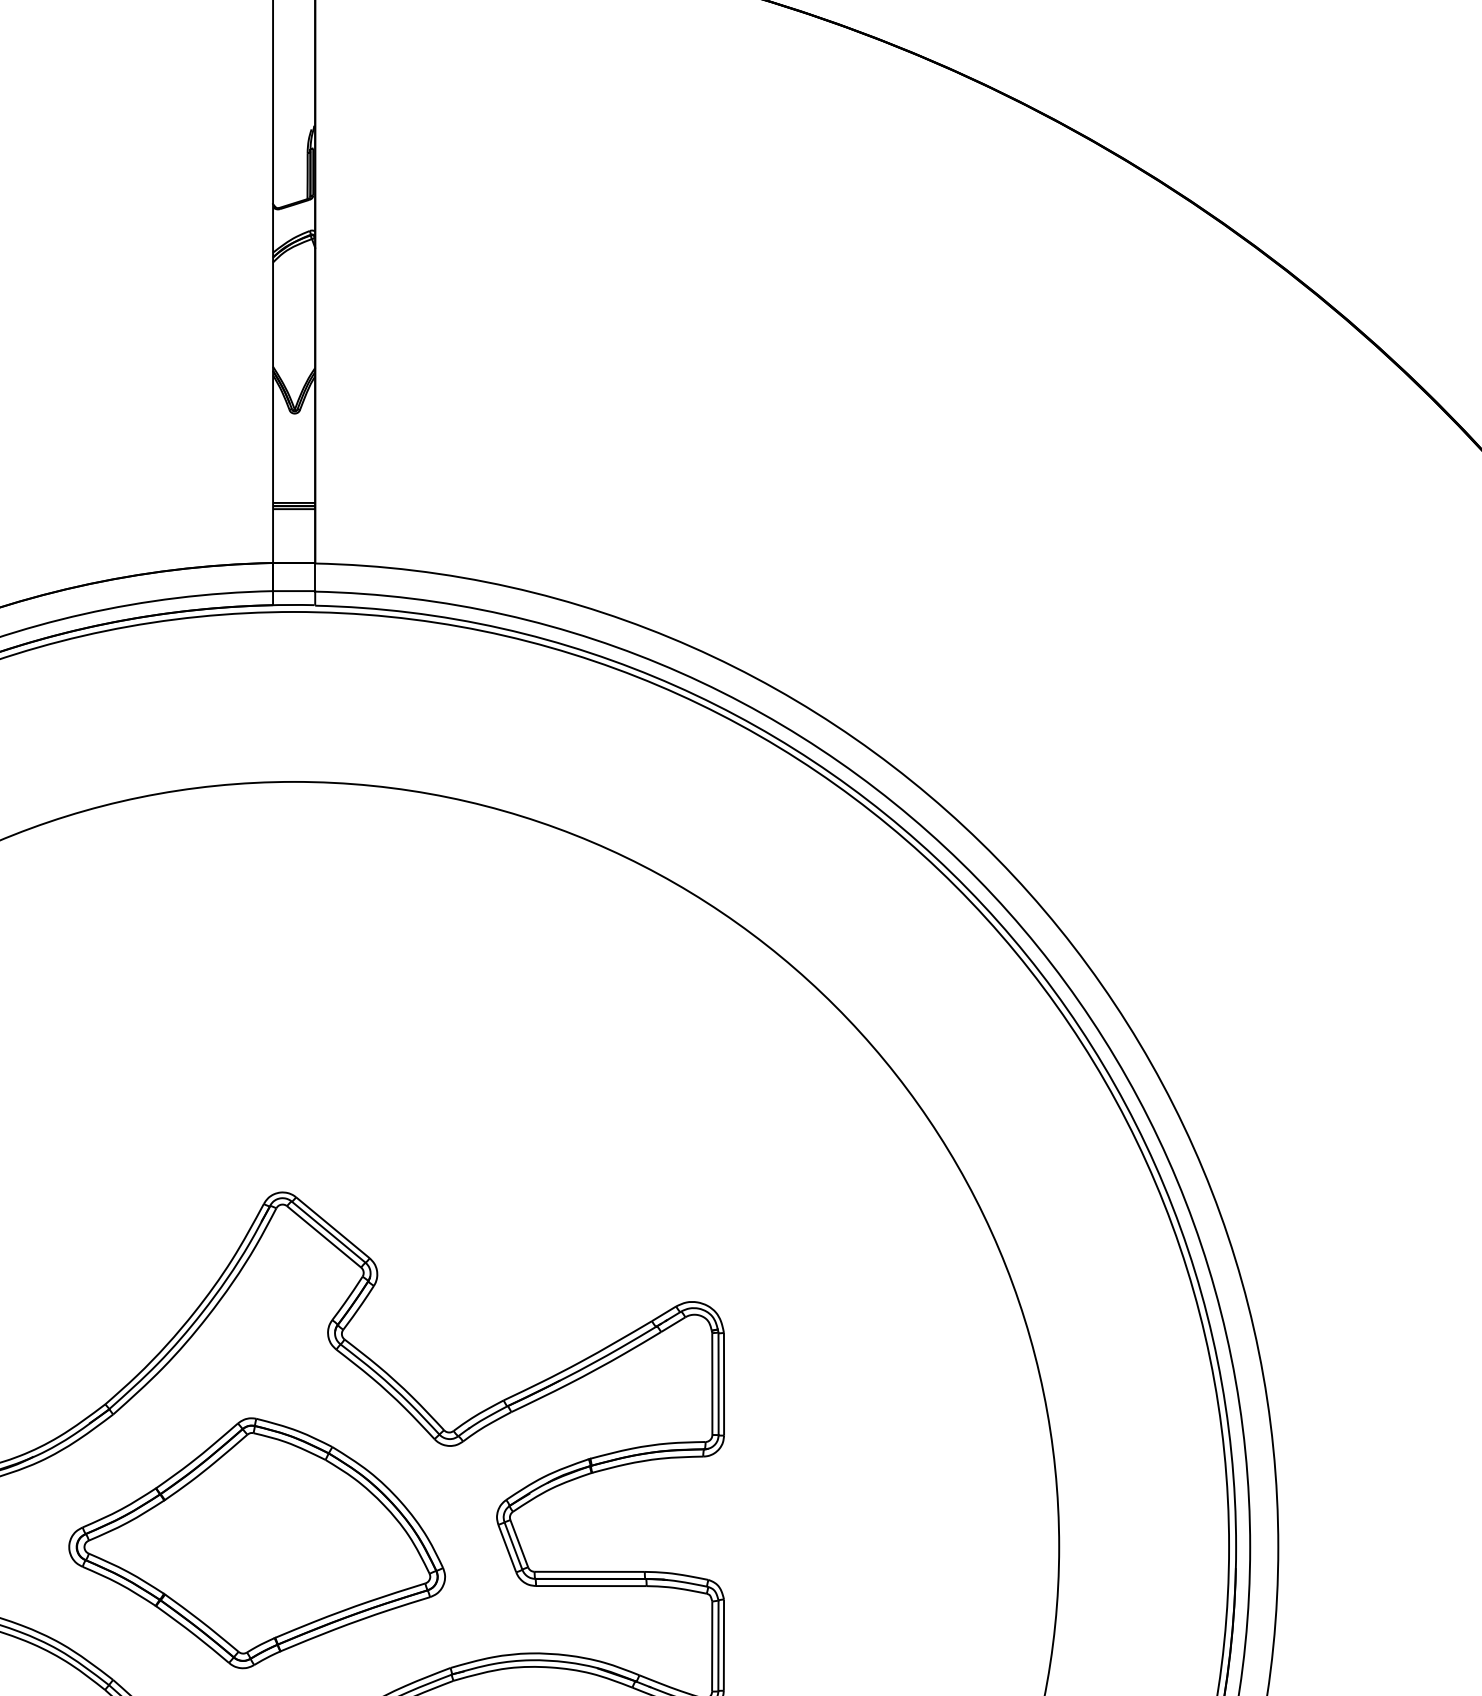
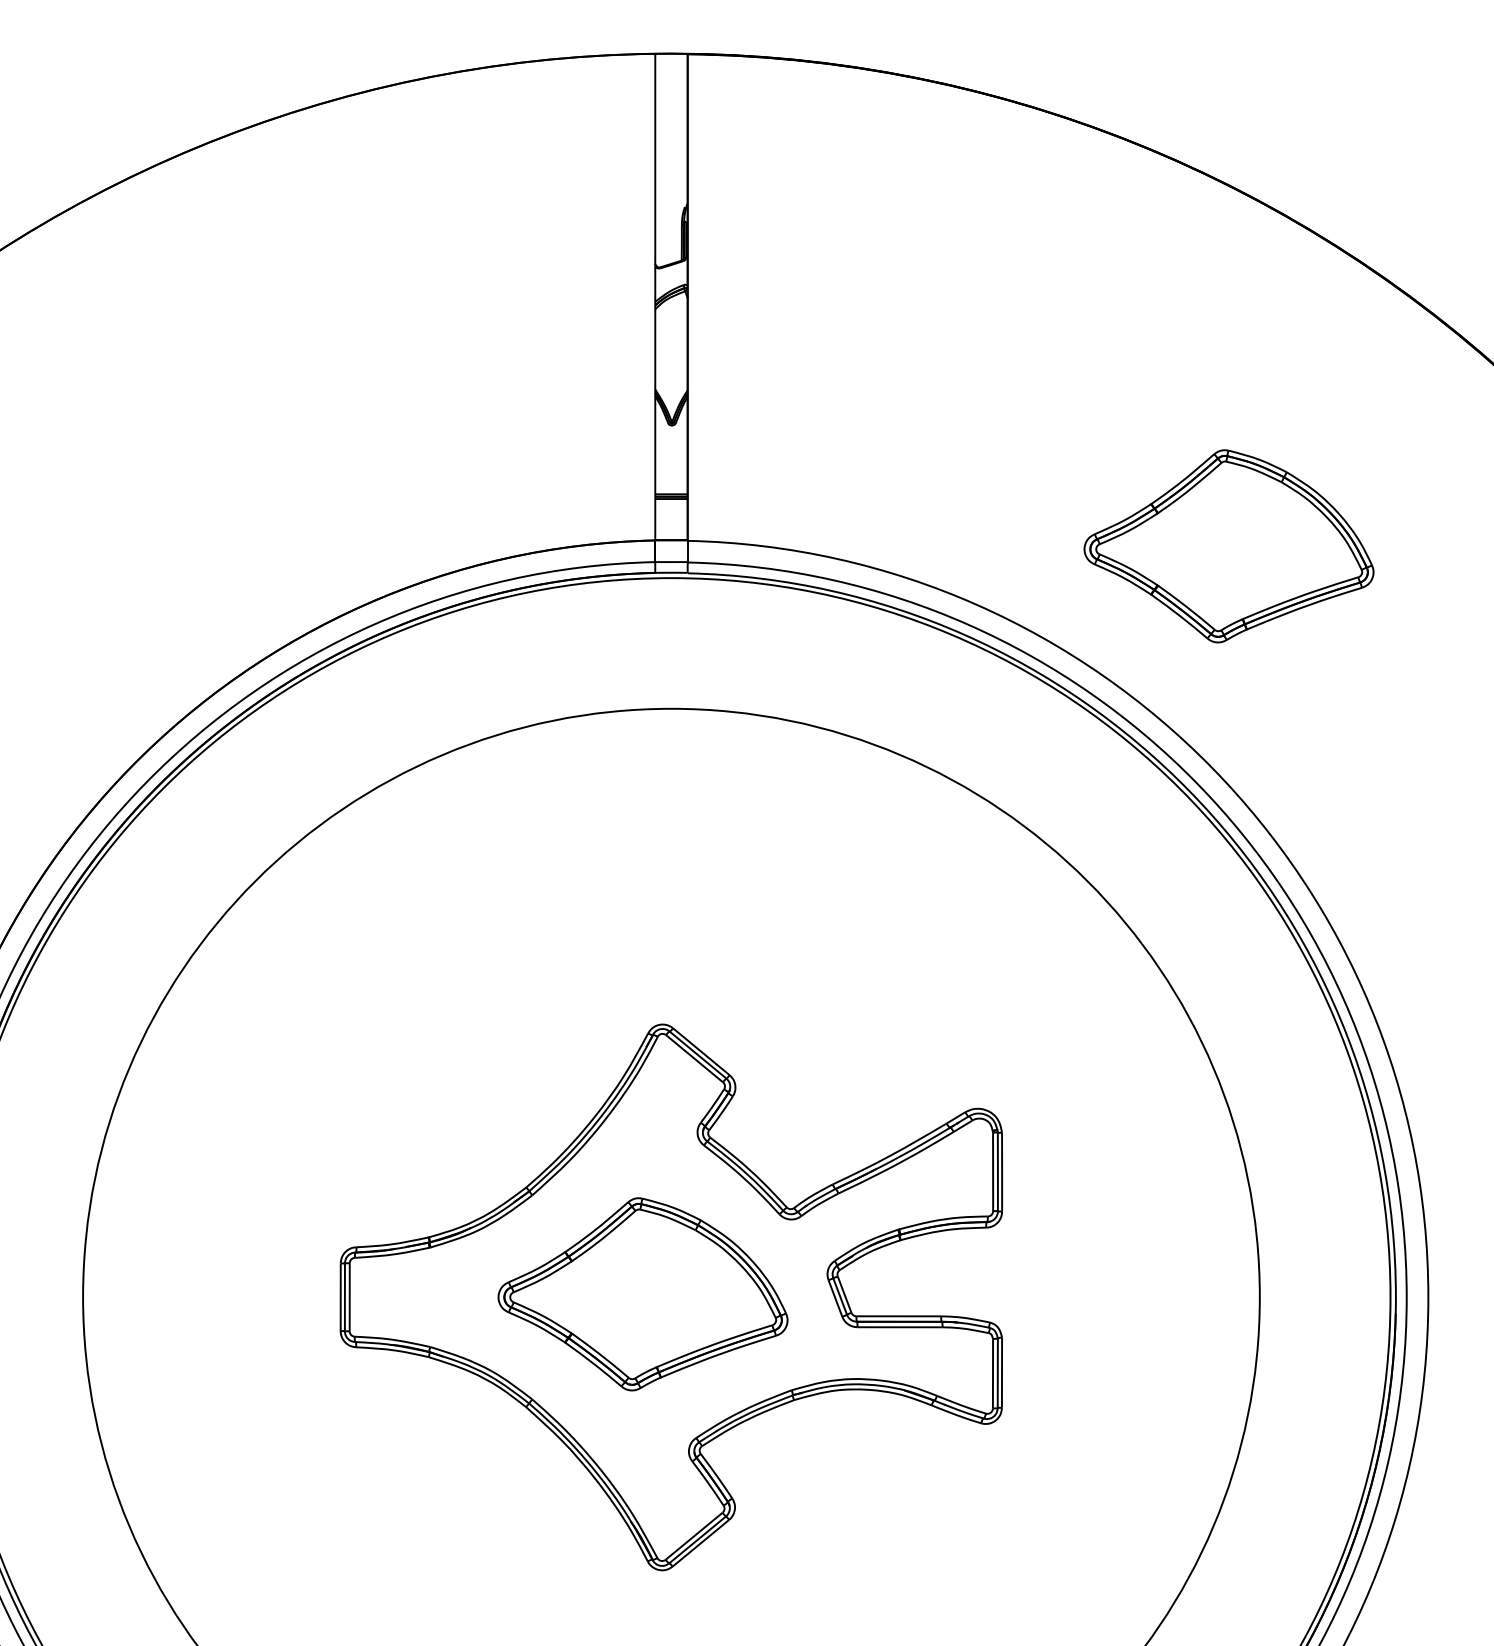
part: (1018, 570) -> (1228, 546), added

